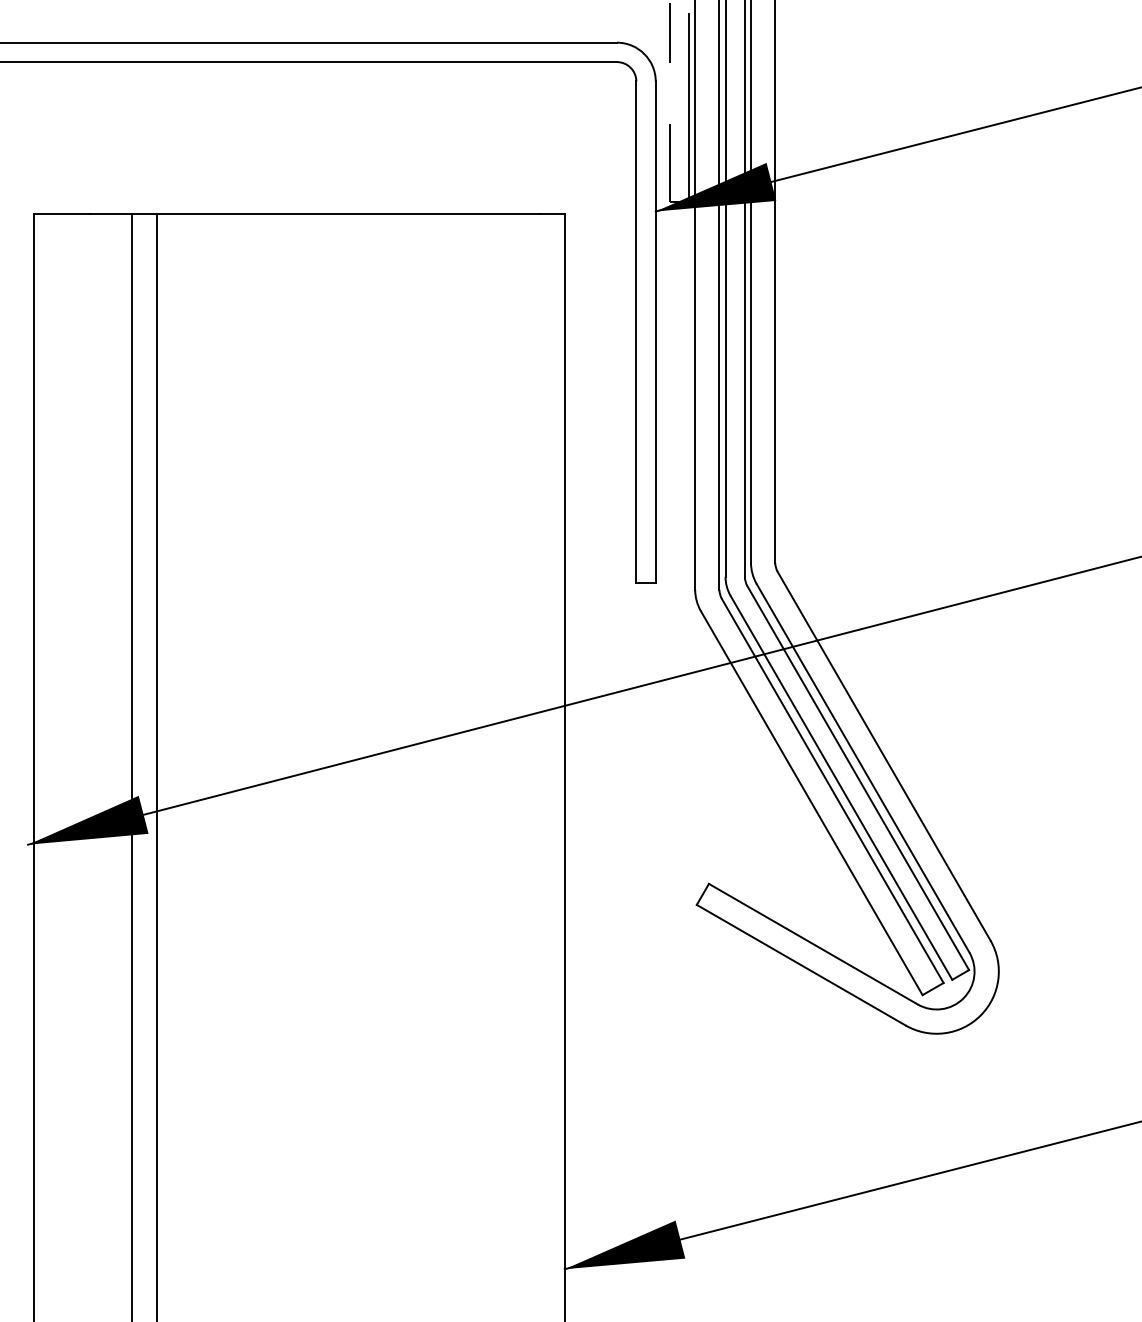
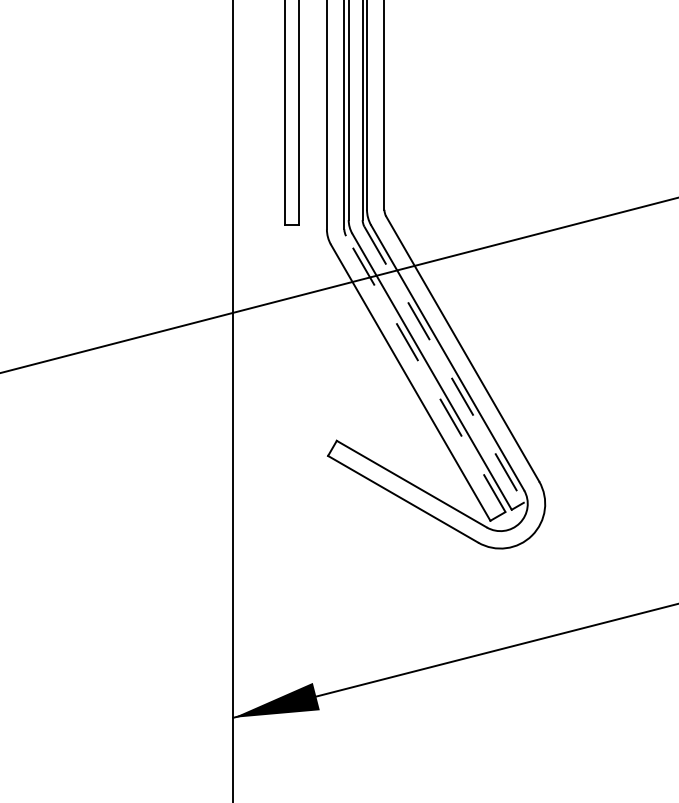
line: (858, 778) -> (444, 365), solid -> dashed
line: (832, 791) -> (425, 374), solid -> dashed

